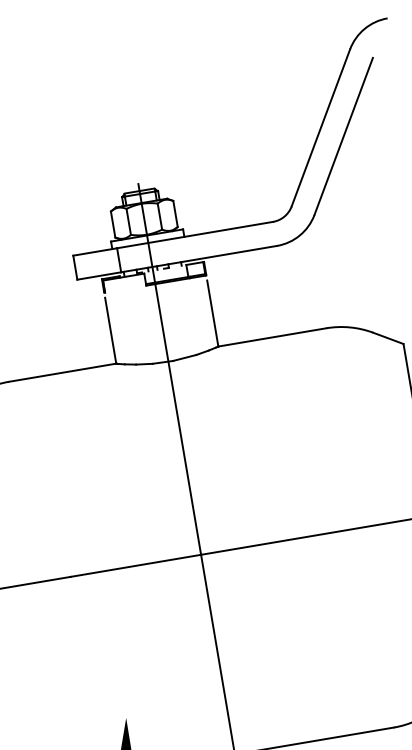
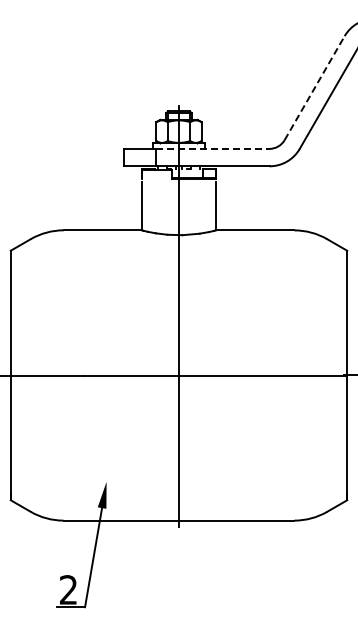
line: (320, 126) -> (314, 87), solid -> dashed
line: (194, 234) -> (212, 148), solid -> dashed

